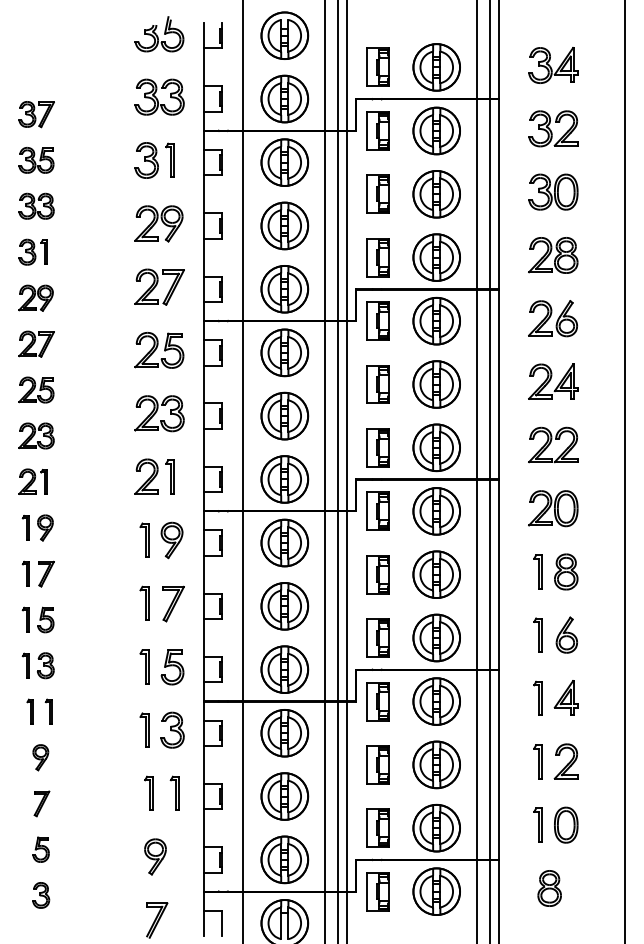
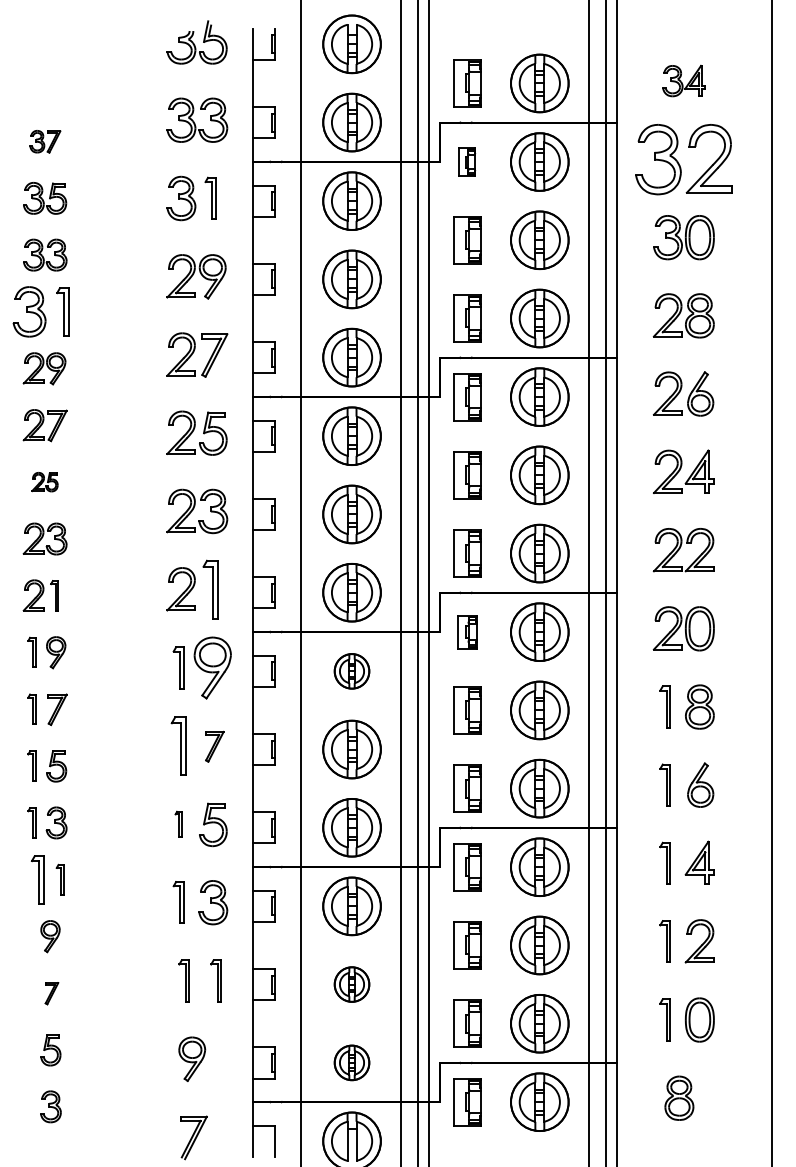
part: (552, 65) -> (683, 80), size x0.7
part: (36, 114) -> (45, 141), size x0.7
part: (552, 128) -> (683, 158), size x1.6
part: (378, 131) -> (467, 162), size x0.6
part: (32, 251) -> (40, 311), size x1.6
part: (35, 389) -> (44, 481), size x0.6
part: (170, 476) -> (210, 589), size x1.4
part: (378, 511) -> (467, 632), size x0.7
part: (171, 539) -> (212, 667), size x1.4
part: (284, 543) -> (351, 671), size x0.6
part: (144, 603) -> (178, 745), size x1.4
part: (173, 603) -> (214, 746), size x0.7
part: (144, 666) -> (178, 823), size x0.6
part: (30, 711) -> (37, 879), size x1.6
part: (284, 796) -> (351, 984), size x0.6
part: (41, 803) -> (51, 993), size x0.7
part: (284, 859) -> (351, 1062), size x0.6

